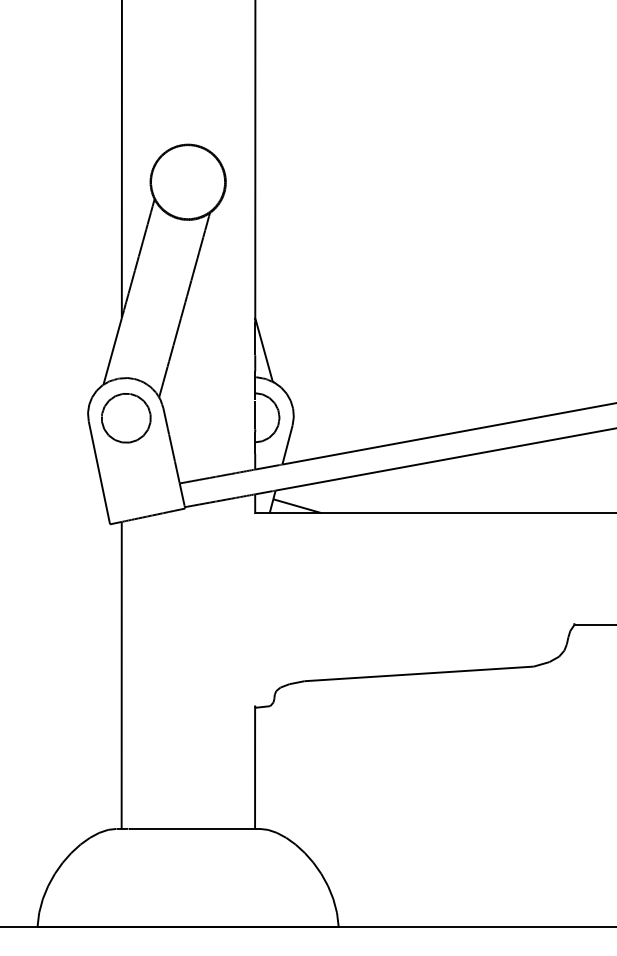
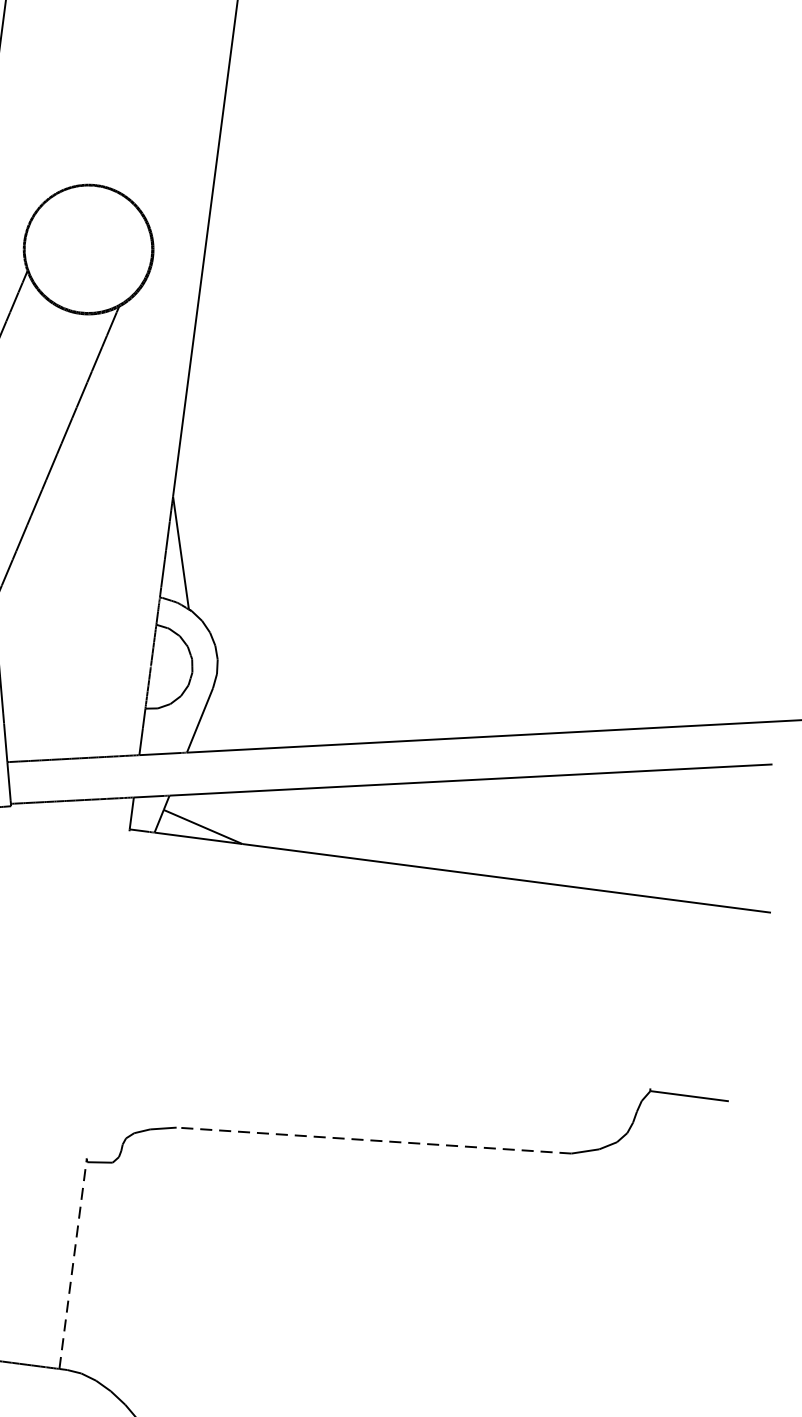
line: (419, 673) -> (374, 1139), solid -> dashed
line: (255, 766) -> (74, 1262), solid -> dashed

